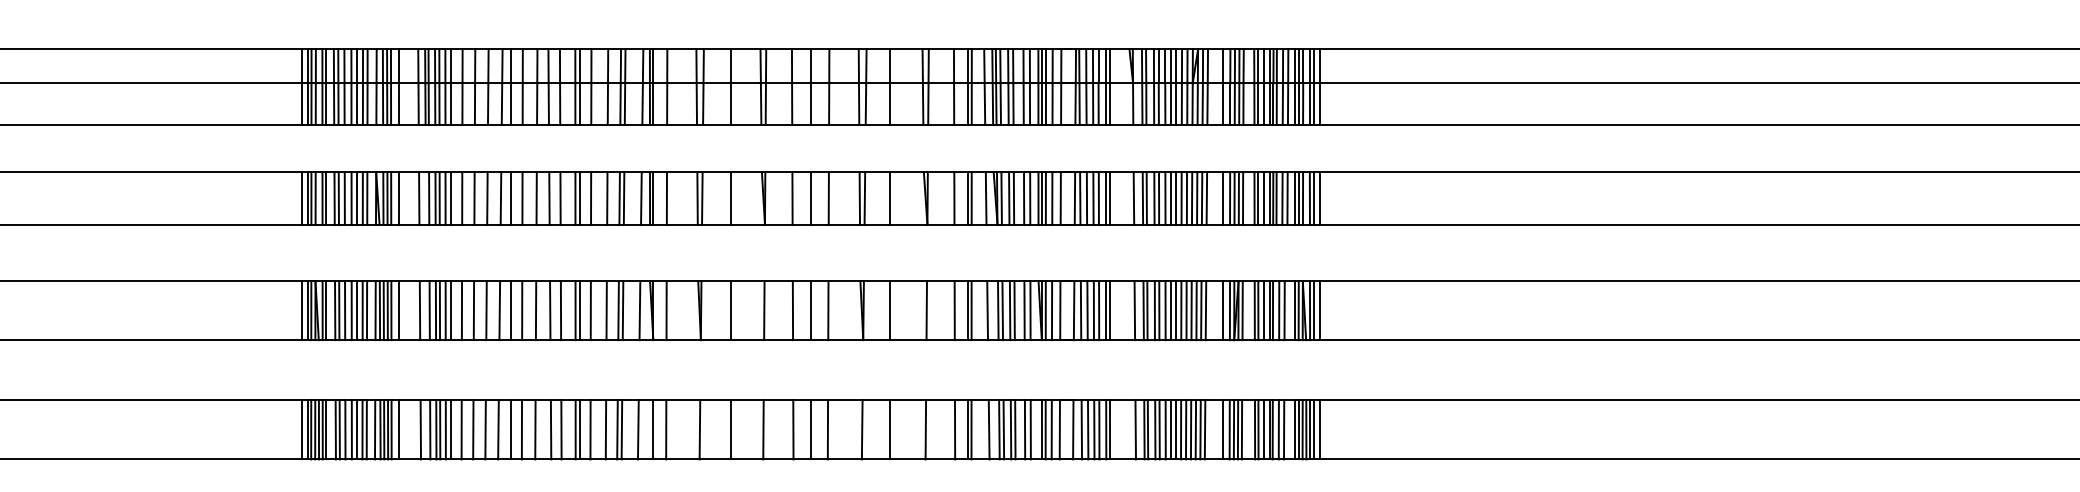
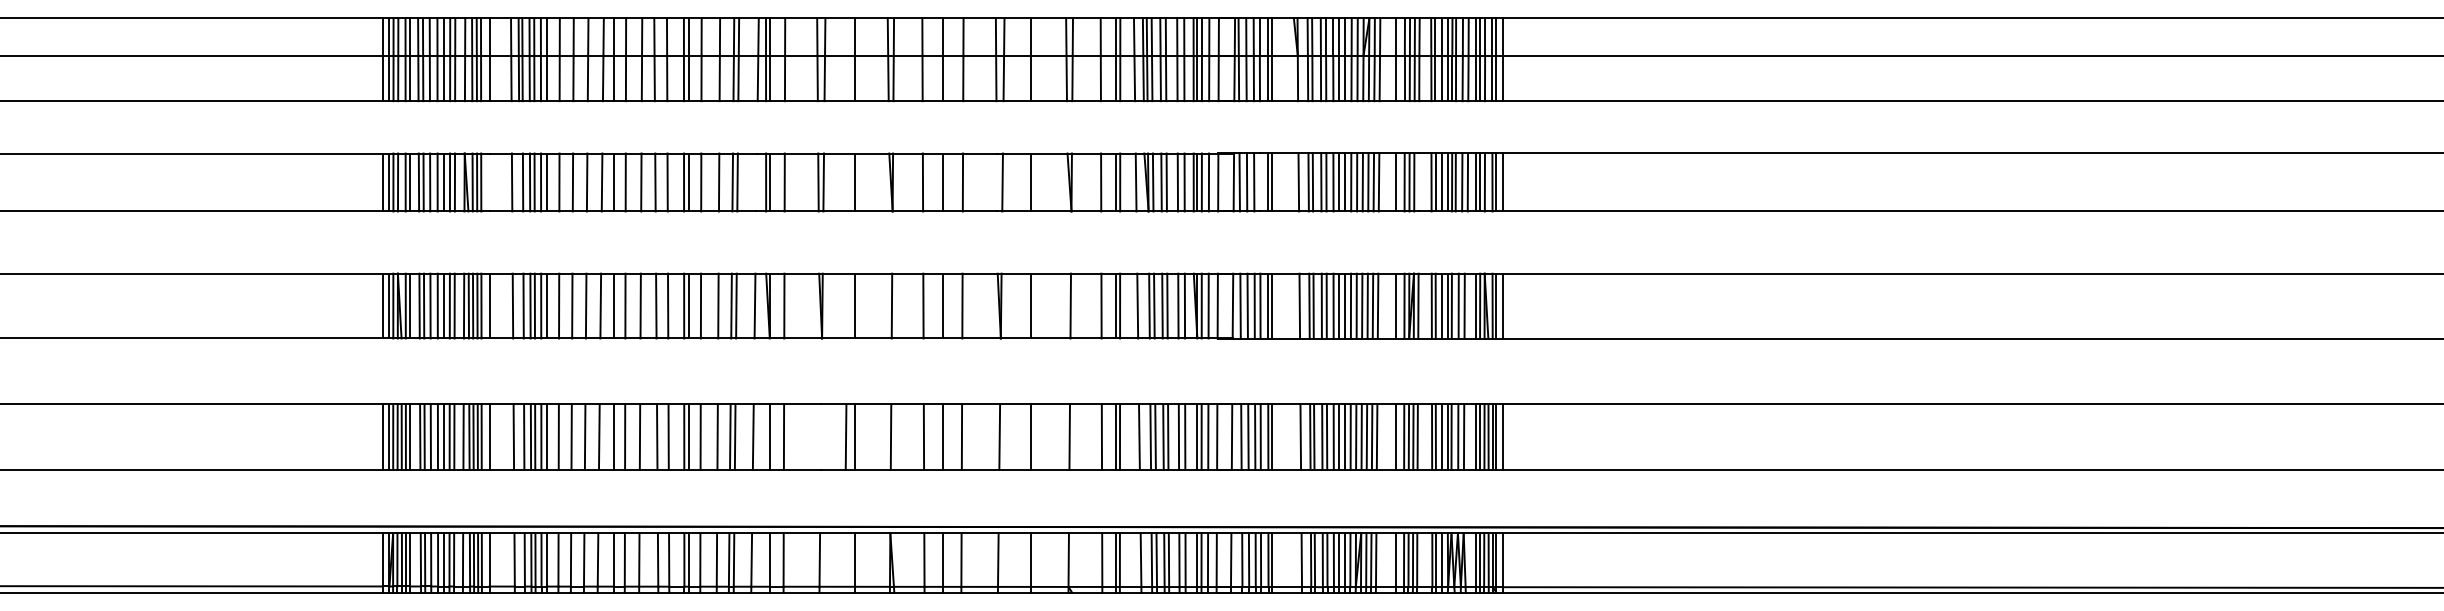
line: (398, 198) -> (489, 182), removed
line: (641, 198) -> (756, 182), removed
line: (859, 198) -> (996, 182), removed
line: (1099, 198) -> (1260, 182), removed
line: (1242, 198) -> (1418, 182), removed
line: (699, 429) -> (845, 436), moved

